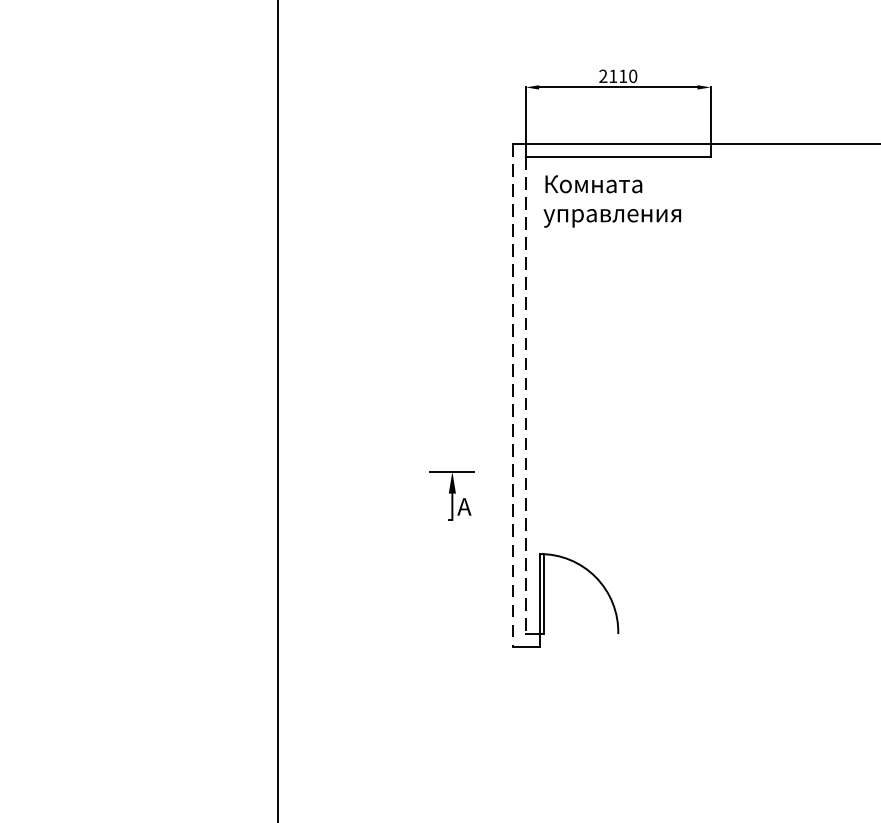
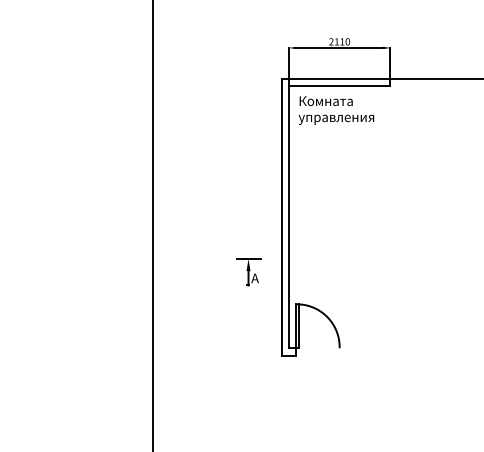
line: (512, 396) -> (281, 217), dashed -> solid
line: (525, 396) -> (288, 217), dashed -> solid

